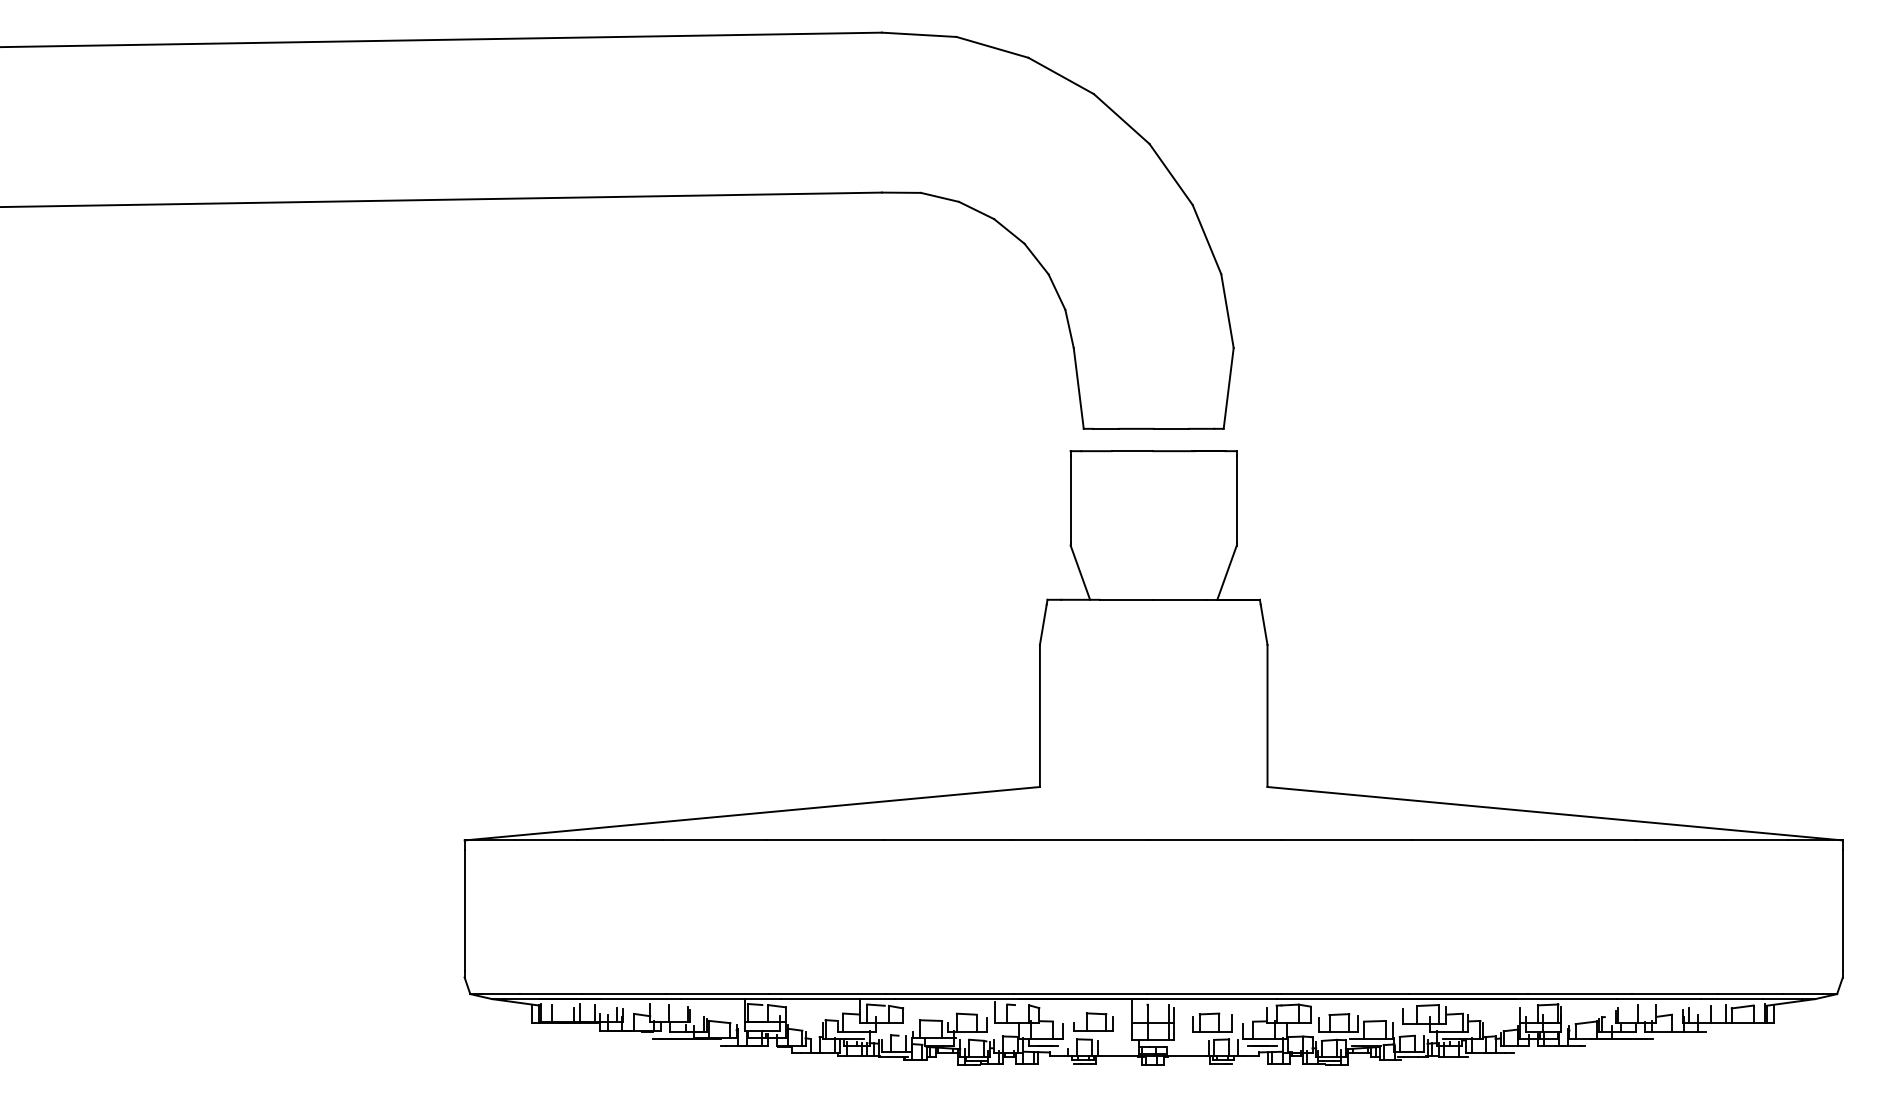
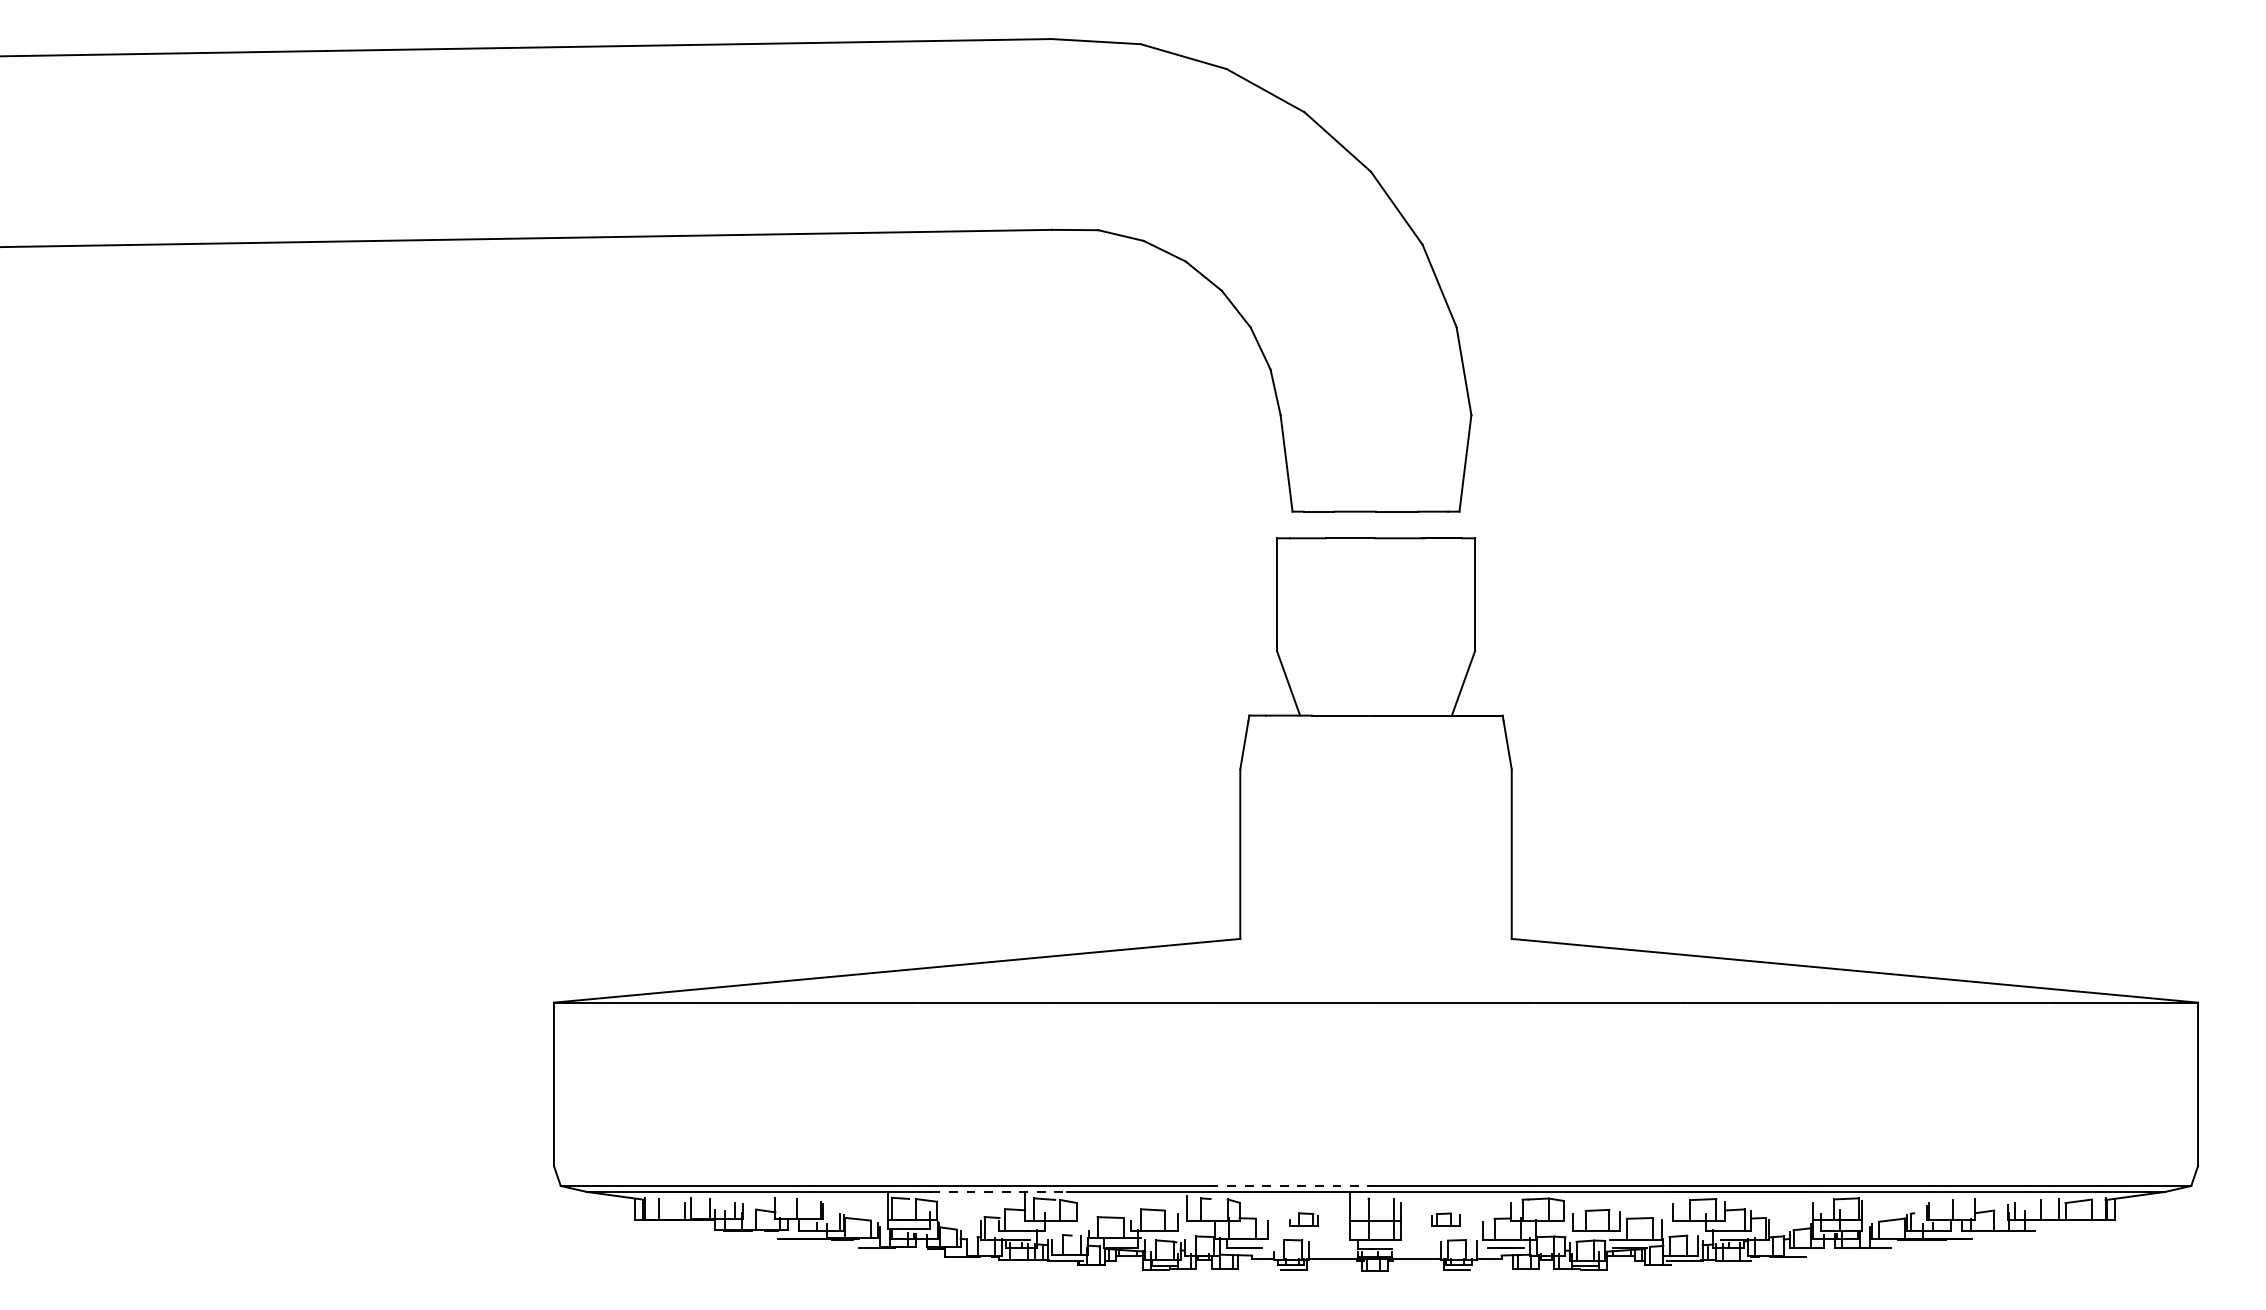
line: (1081, 993) -> (1289, 1185), solid -> dashed
line: (838, 998) -> (999, 1191), solid -> dashed
part: (1092, 1022) -> (1303, 1219), size x0.6
part: (1211, 1022) -> (1445, 1219), size x0.6

